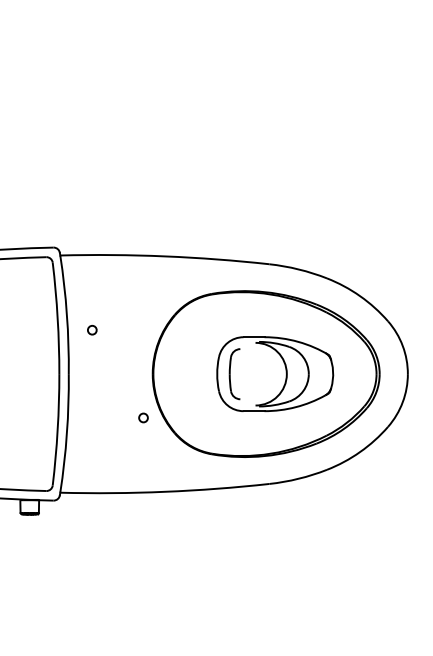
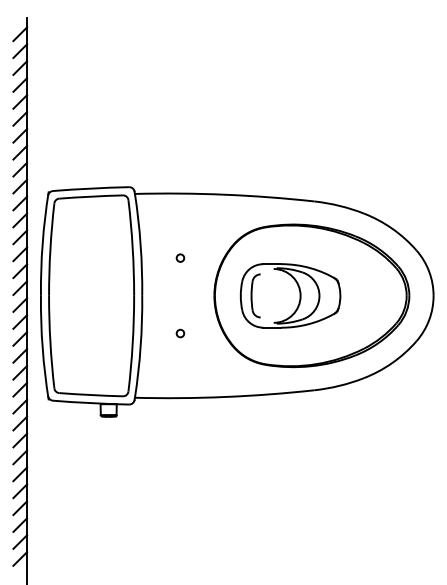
circle: (92, 329) -> (180, 257), moved
part: (275, 373) -> (290, 295), moved
circle: (143, 417) -> (180, 333), moved

